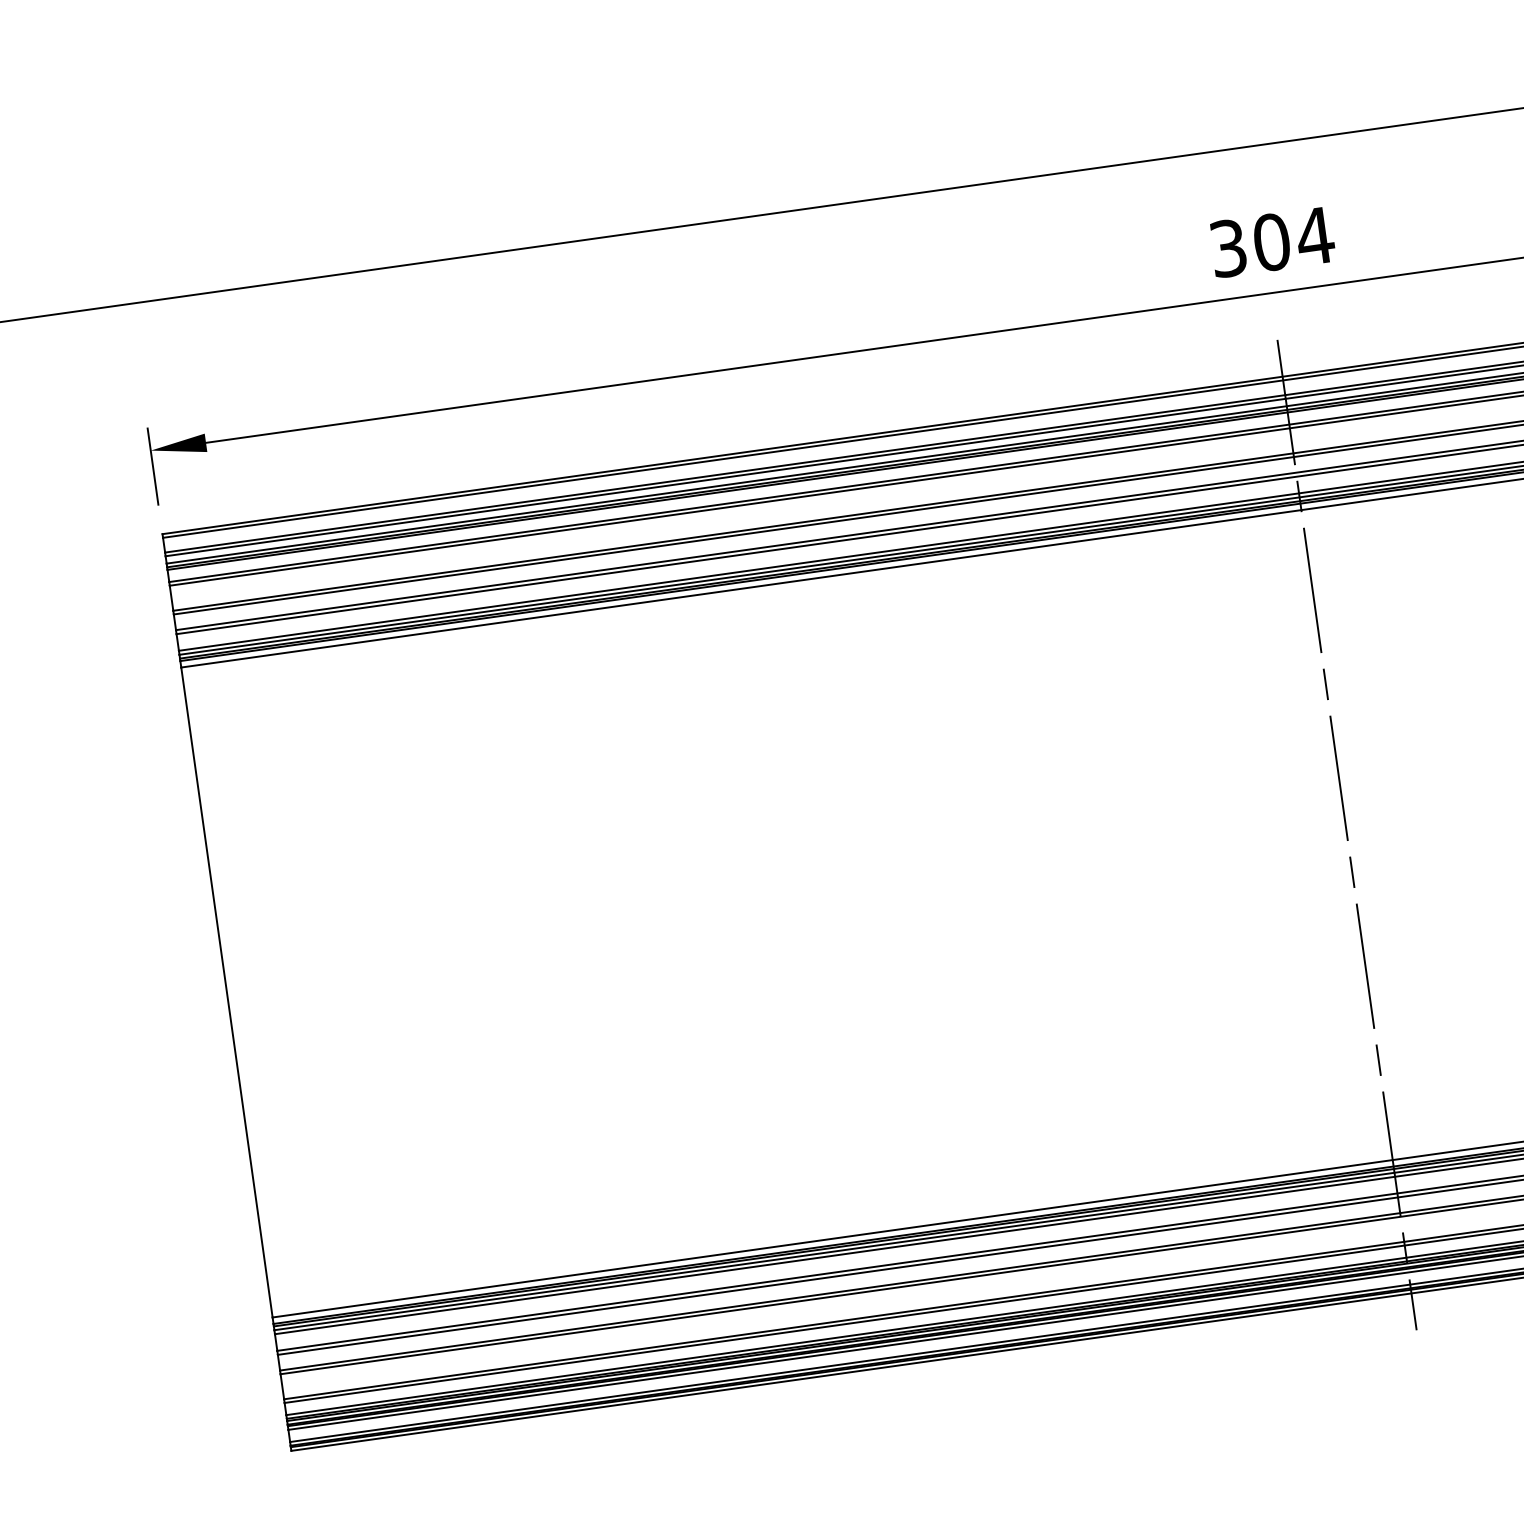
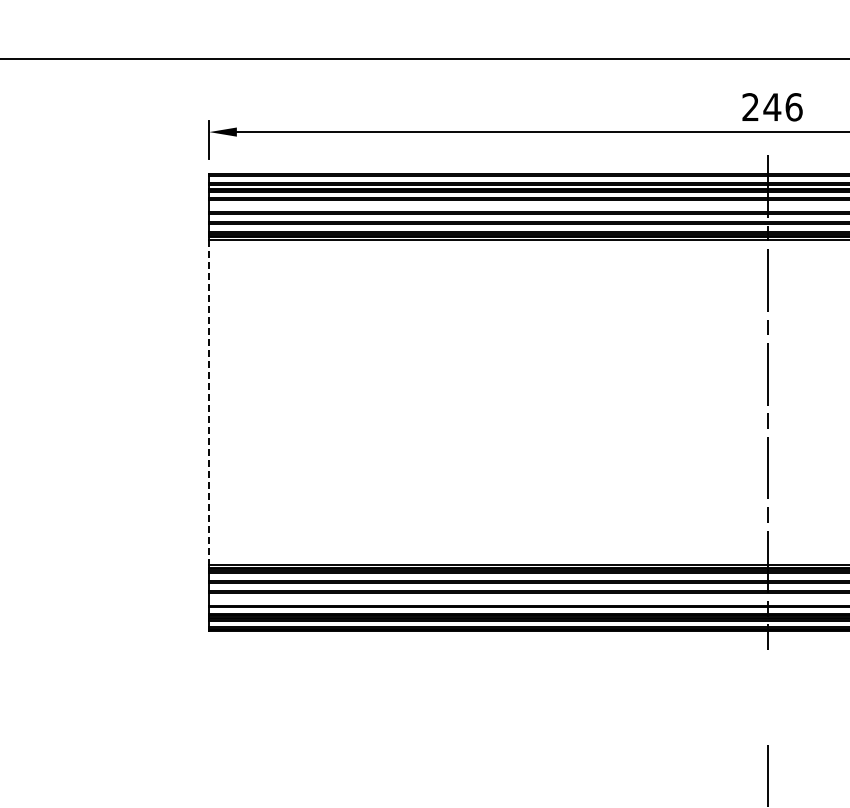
text: (1272, 242) -> (772, 107), 304 -> 246
line: (227, 994) -> (209, 403), solid -> dashed

